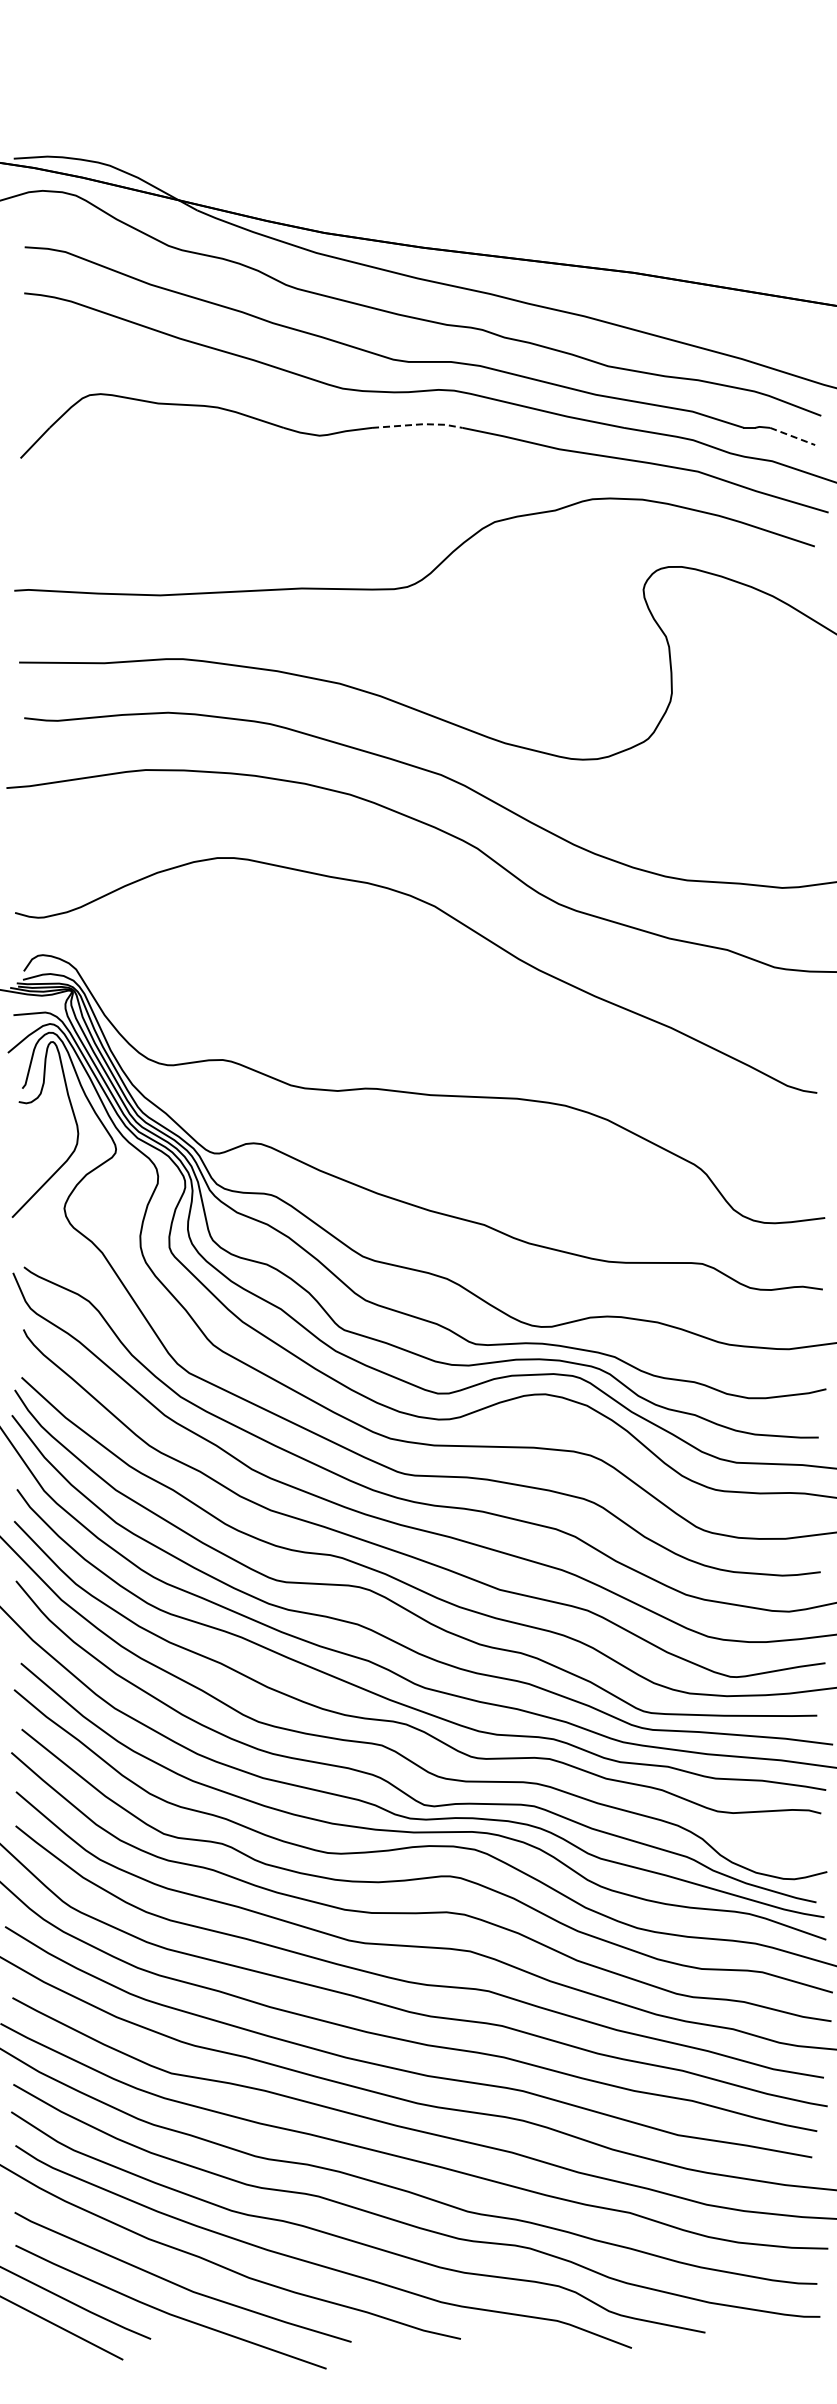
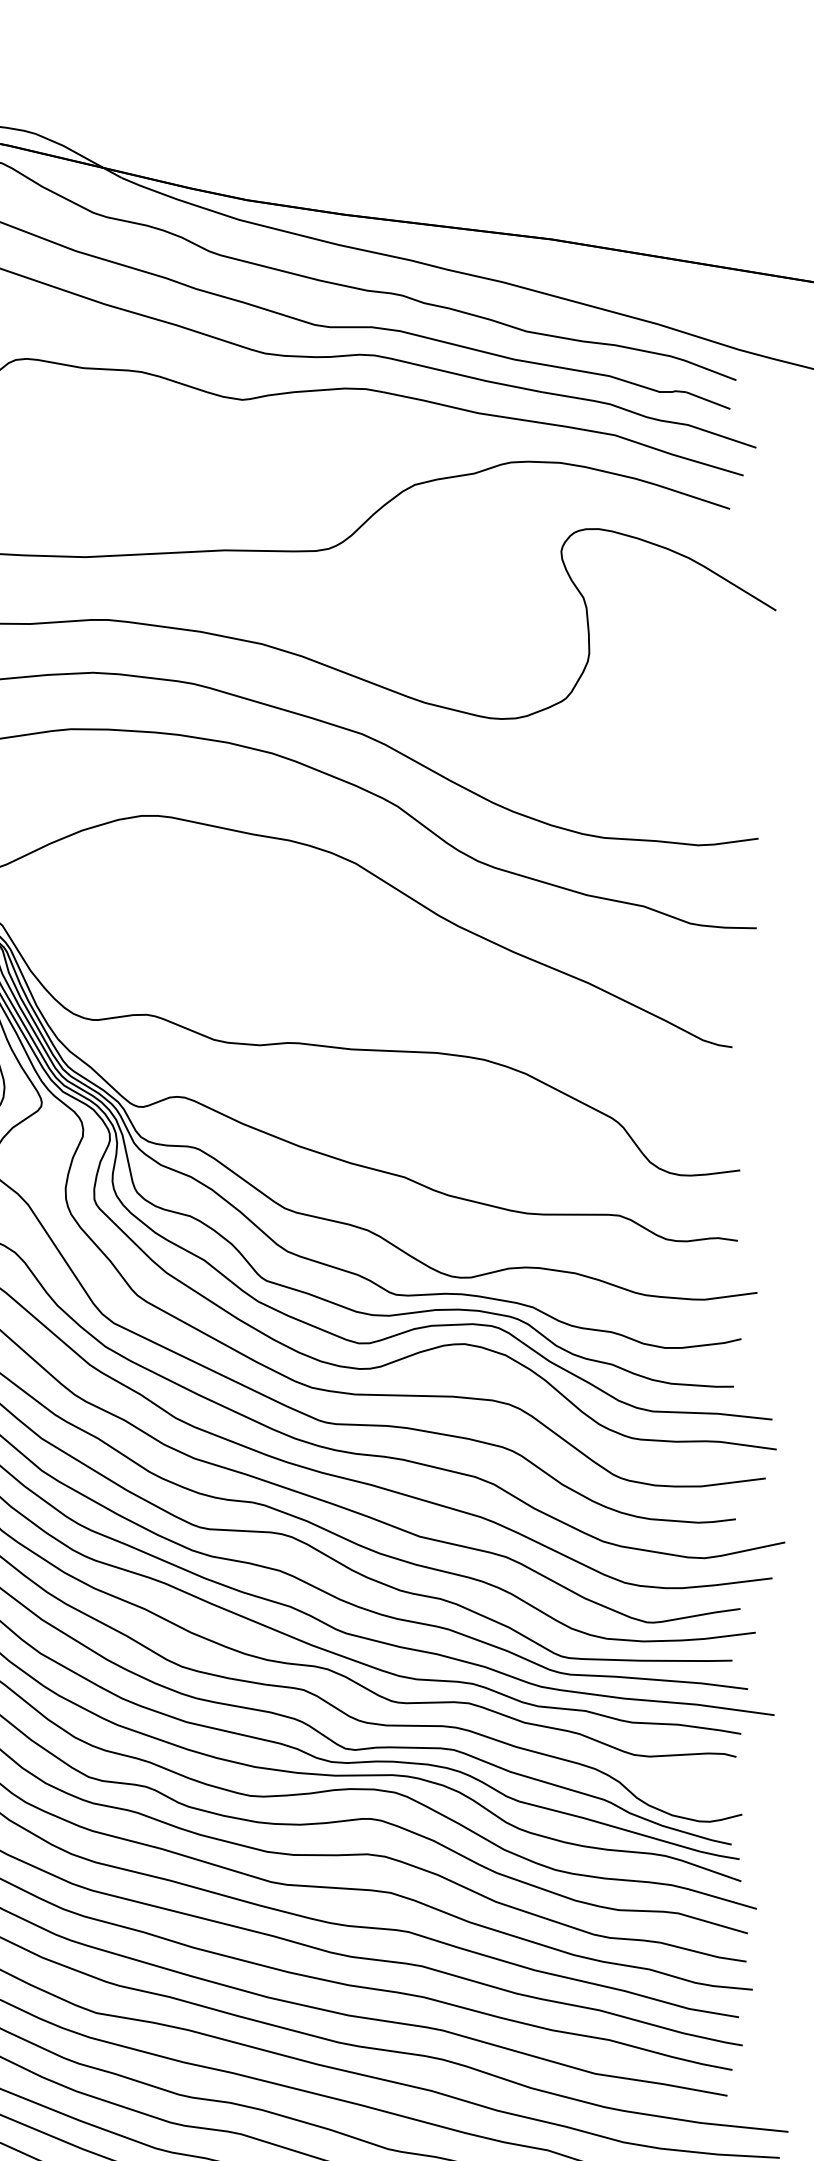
line: (418, 424) -> (339, 388), dashed -> solid
line: (793, 436) -> (709, 400), dashed -> solid

